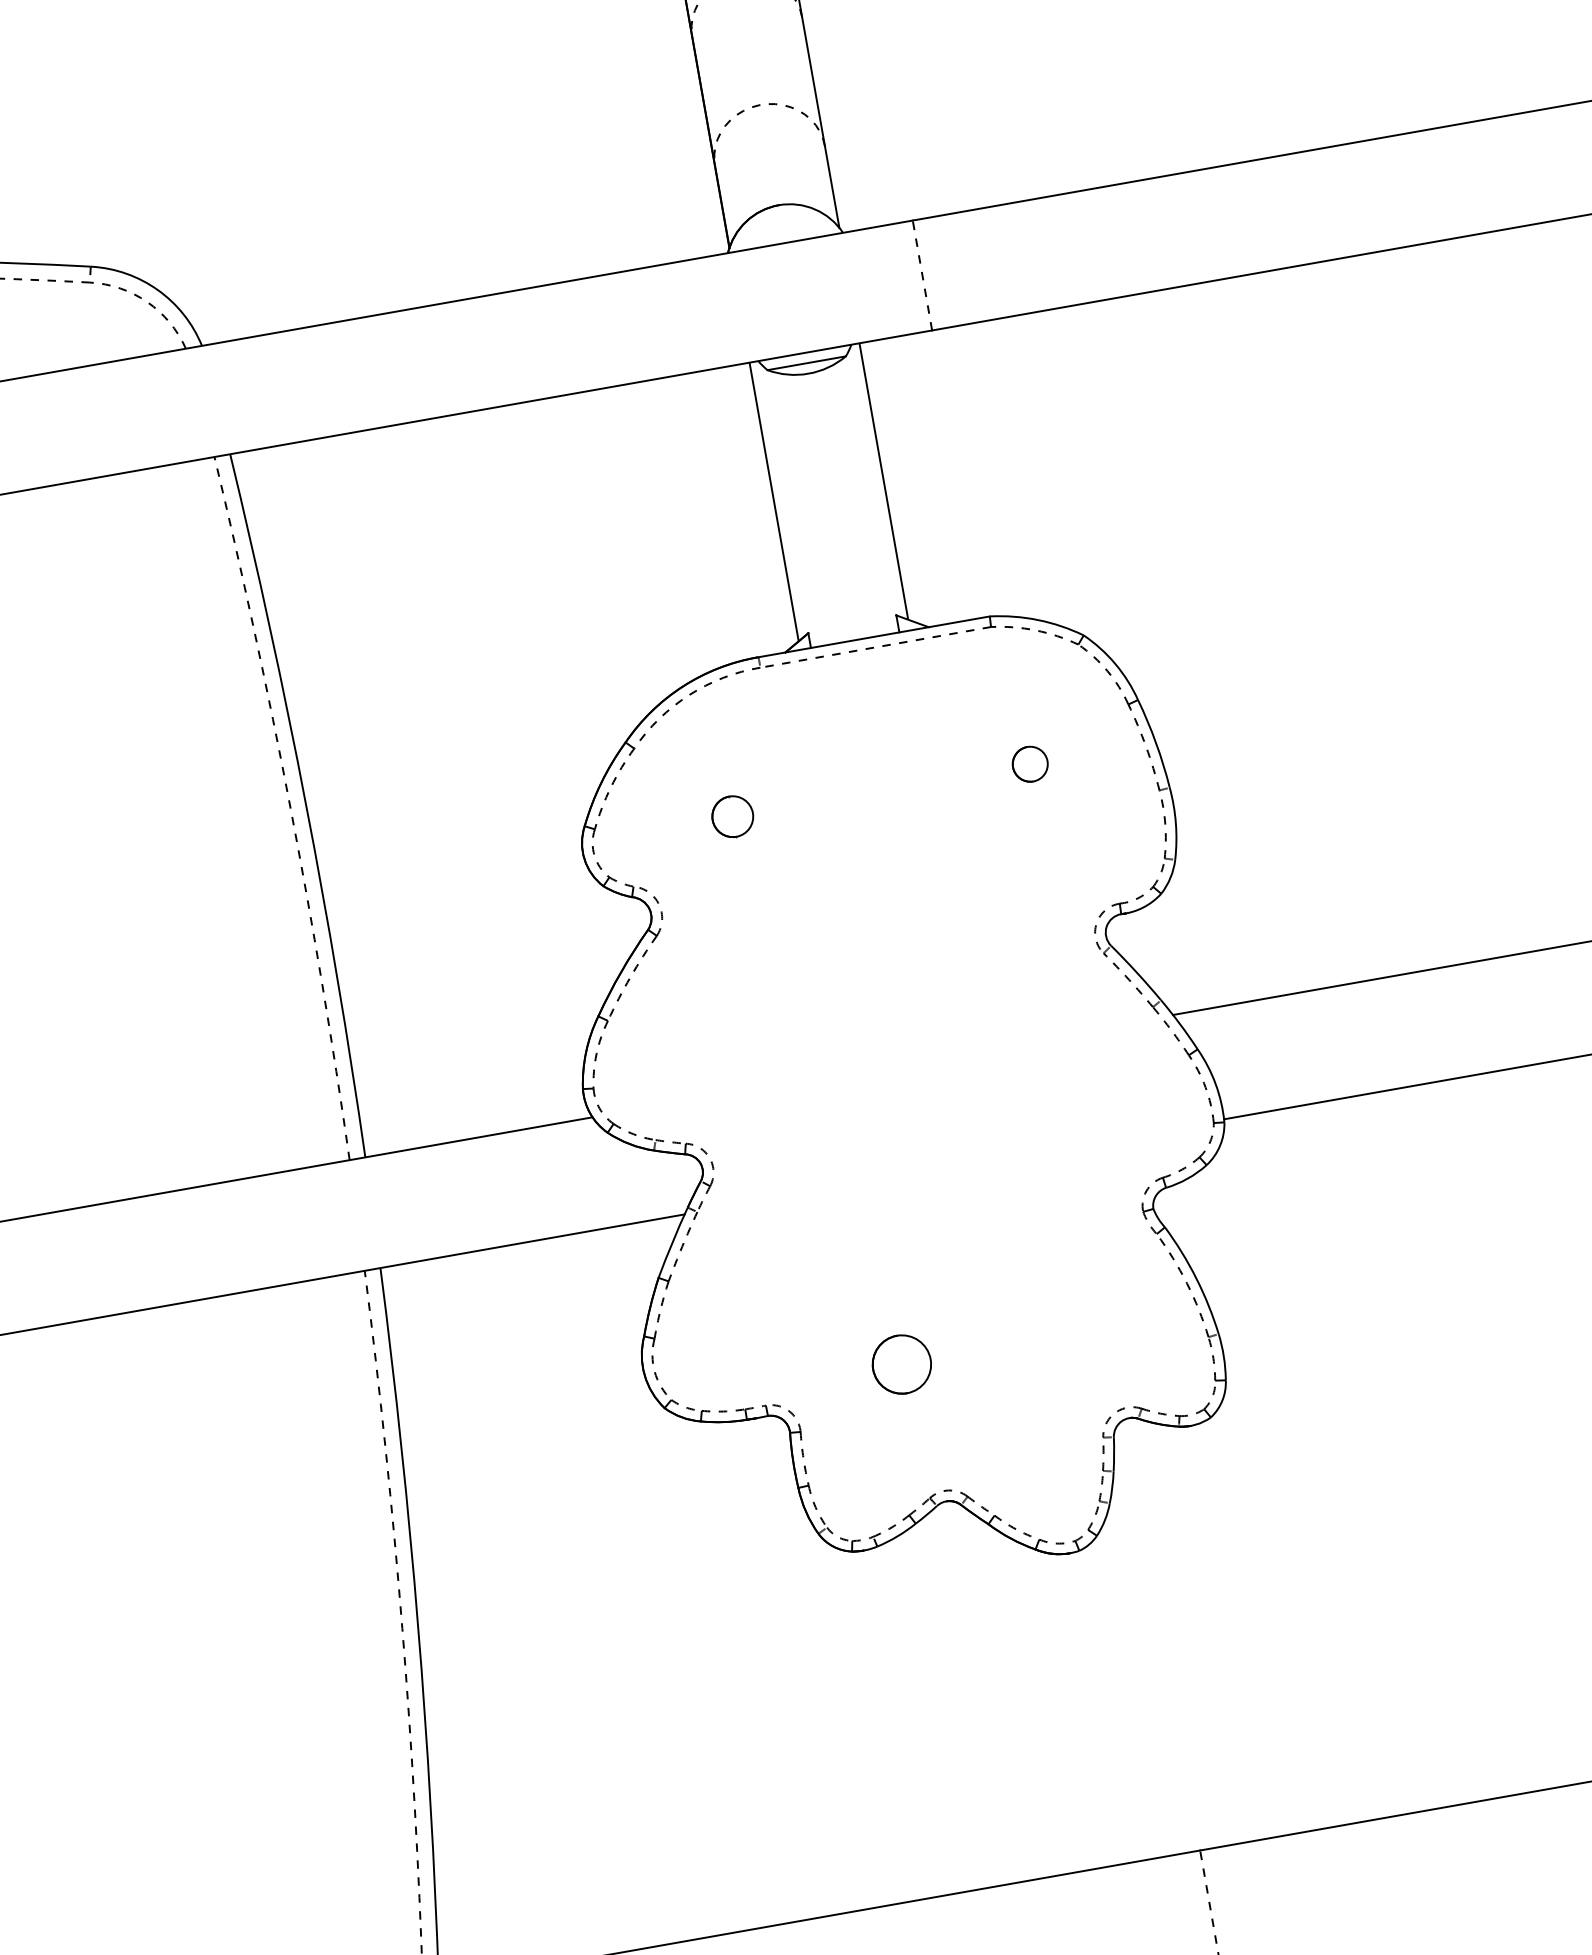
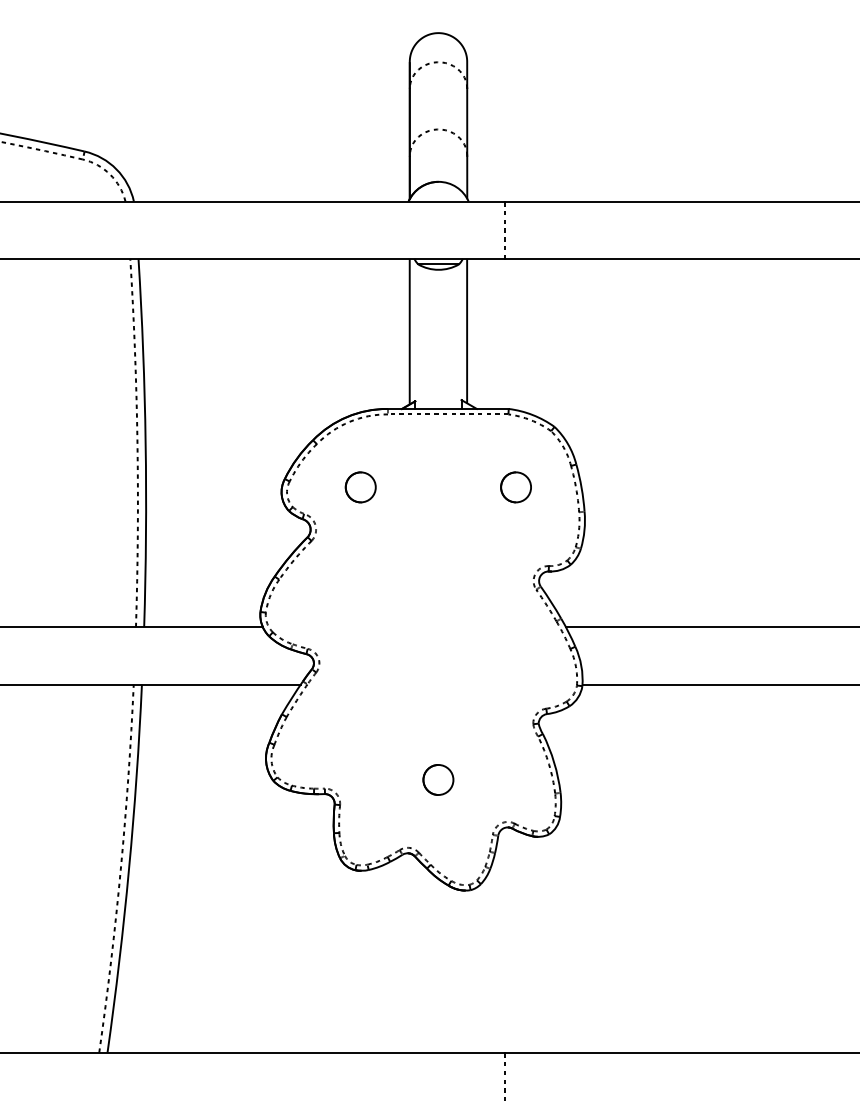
circle: (1029, 764) -> (515, 487), size x1.67
circle: (732, 816) -> (360, 487), size x1.43
circle: (901, 1363) -> (438, 779), moved

